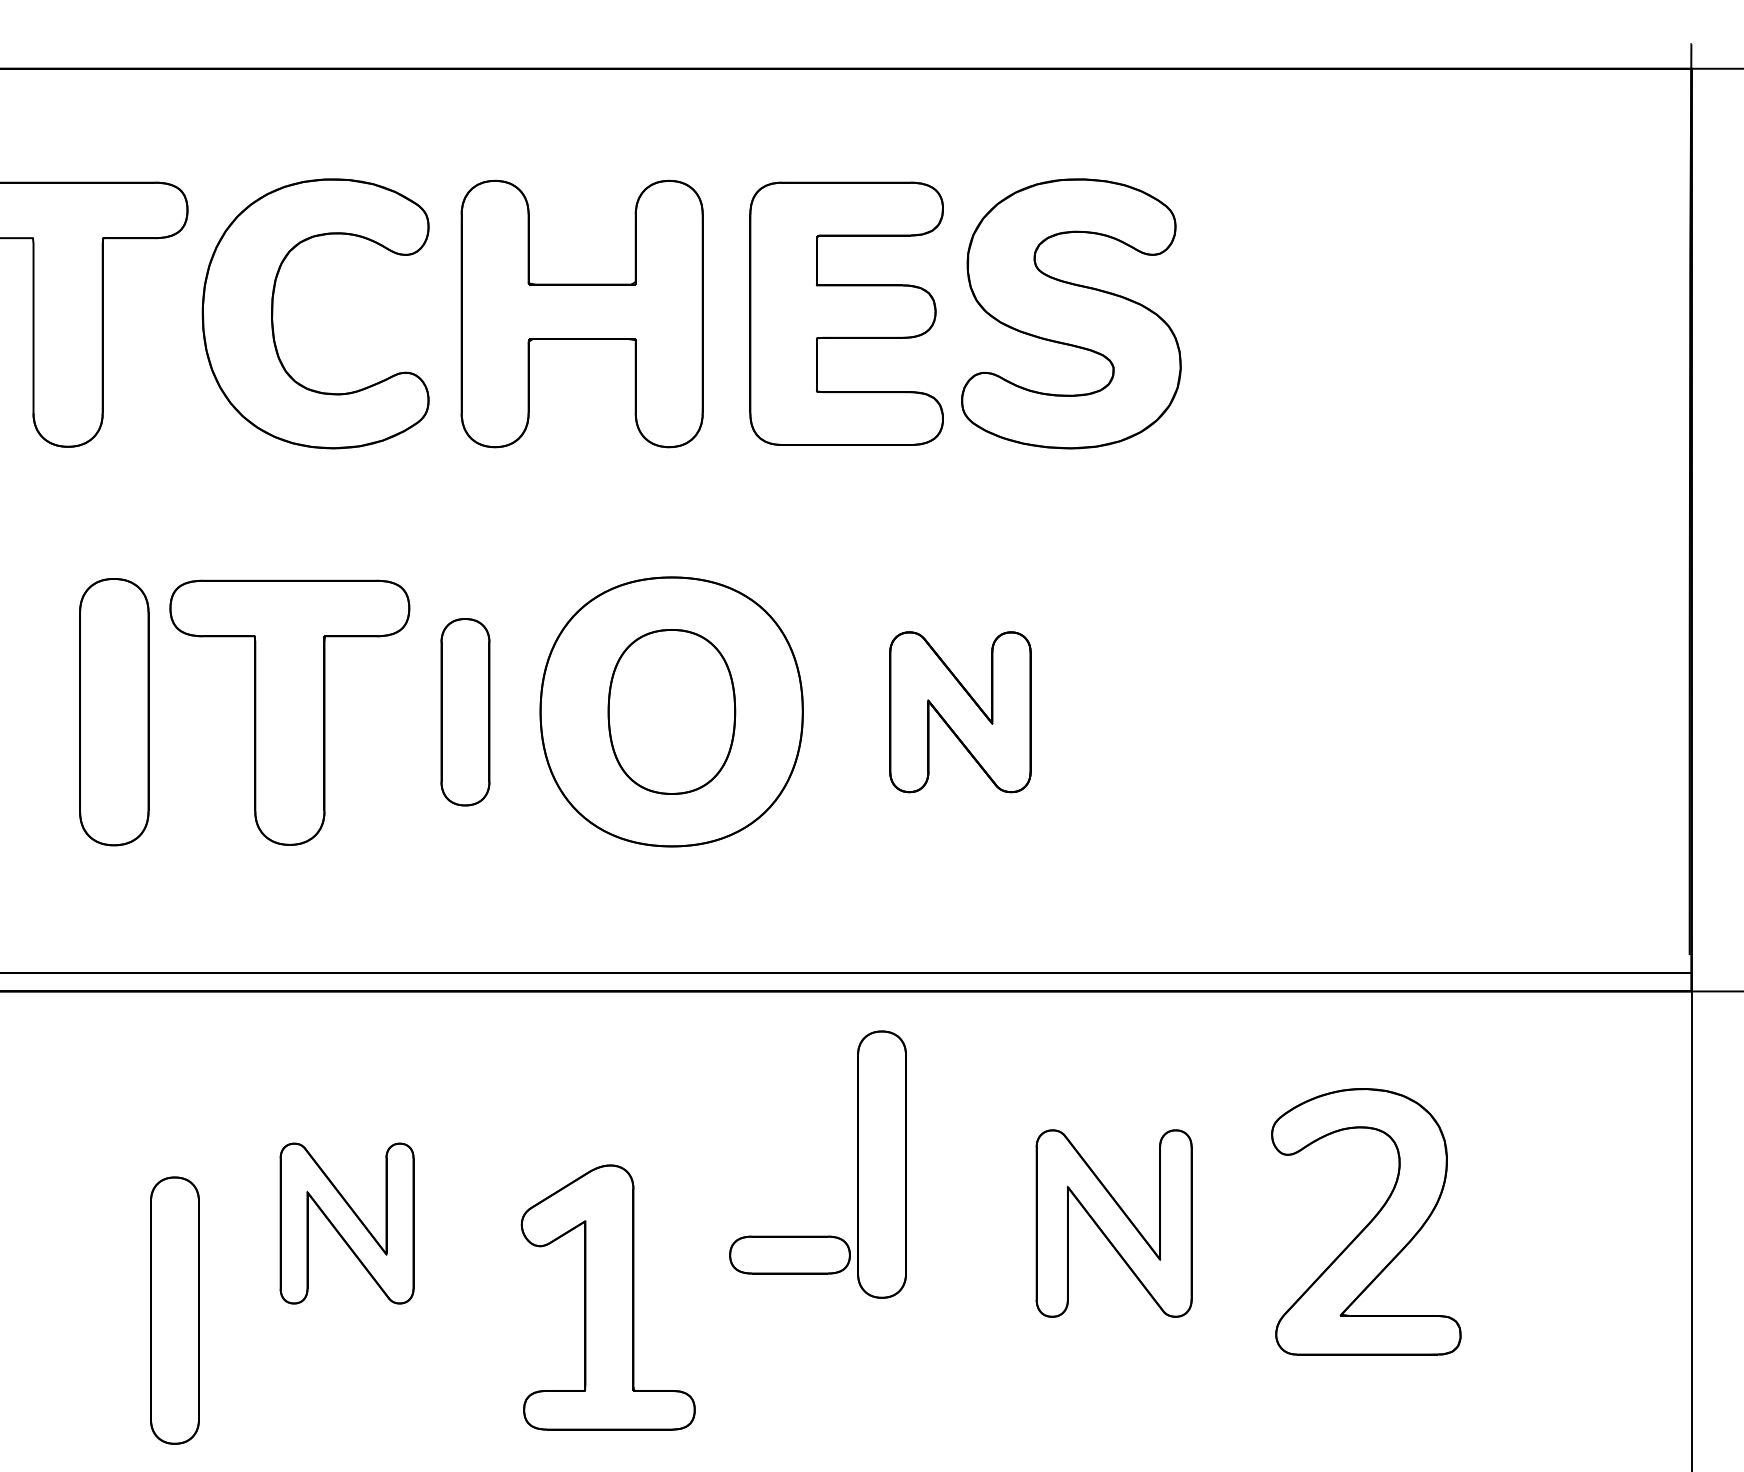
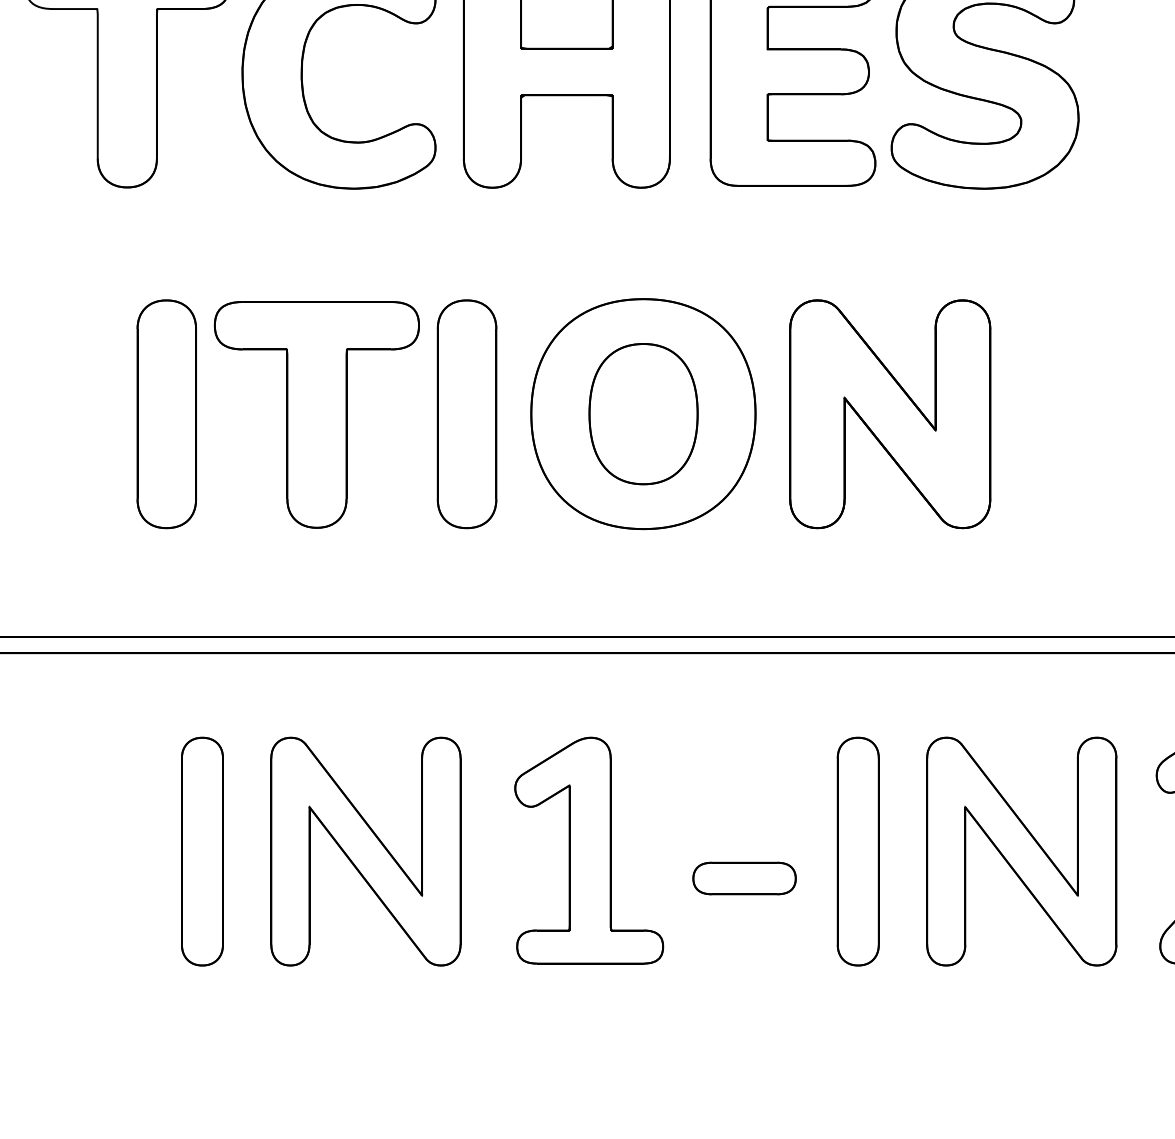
part: (465, 712) -> (467, 414), size x1.43
part: (960, 712) -> (890, 414), size x1.67
part: (881, 1164) -> (857, 851), moved
part: (346, 1223) -> (365, 851), size x1.67
part: (1113, 1223) -> (1021, 851), size x1.43
part: (607, 1297) -> (588, 850), moved
part: (174, 1310) -> (202, 851), moved

